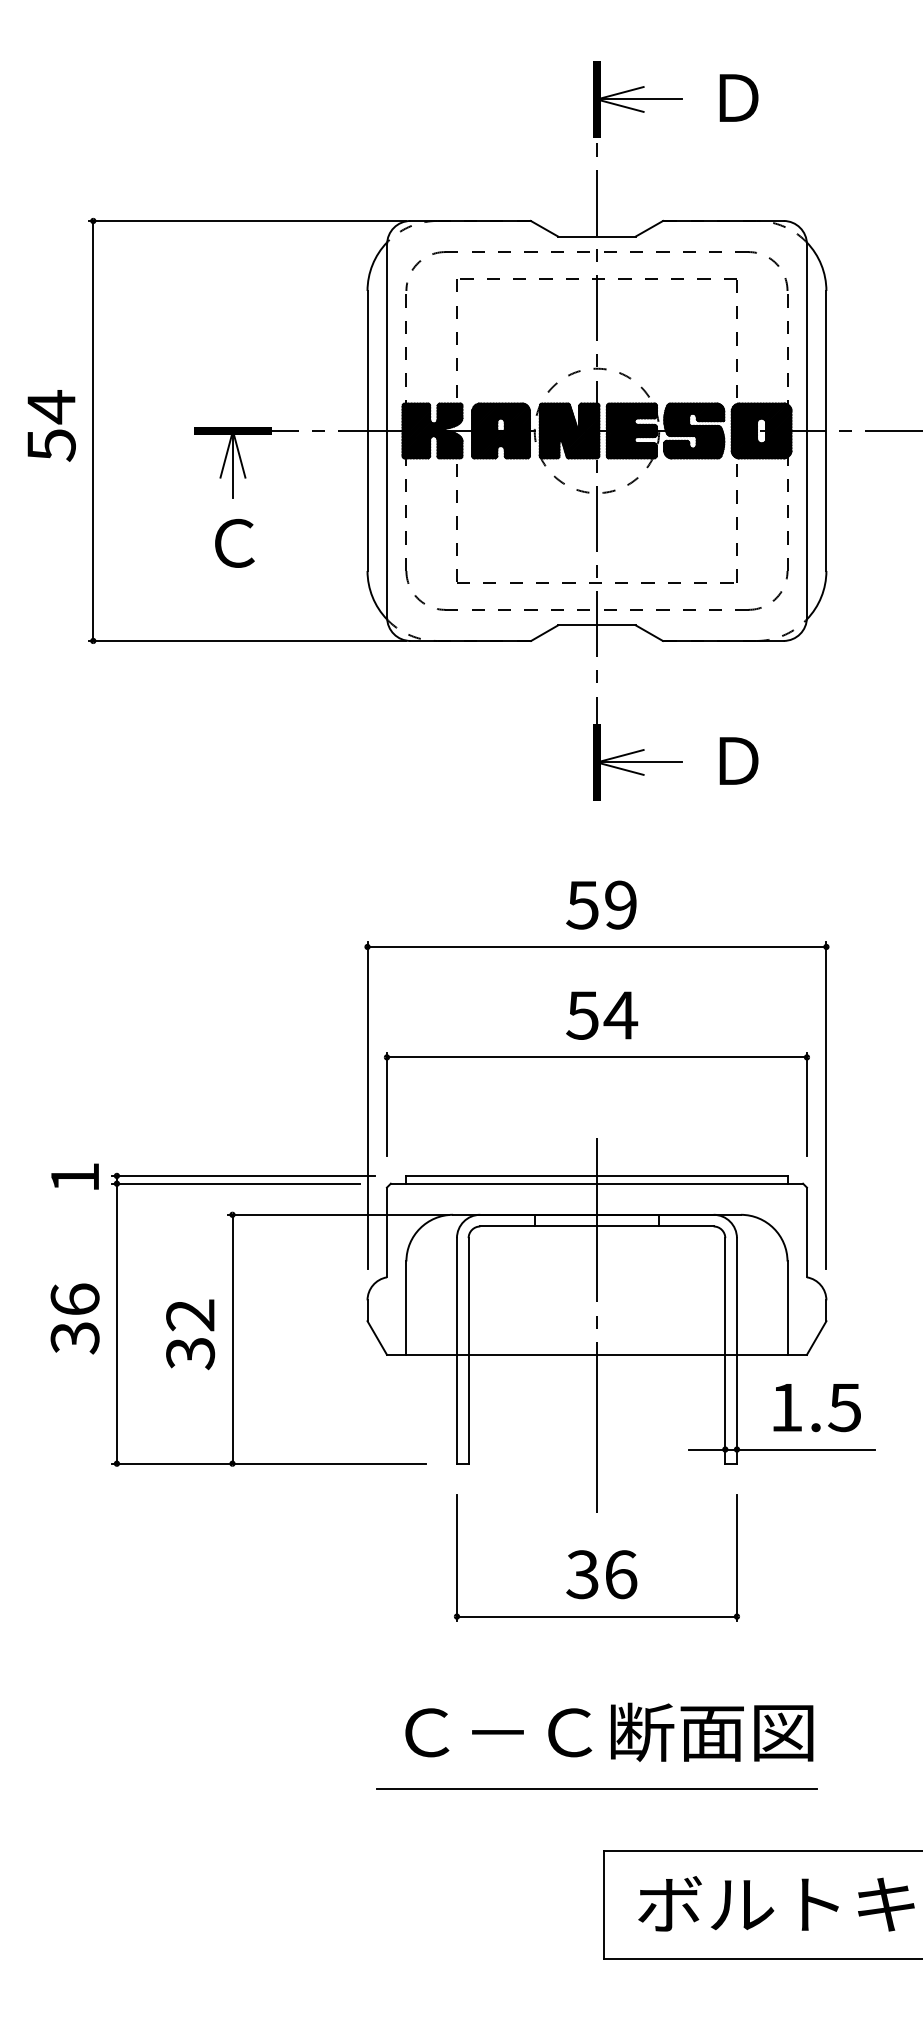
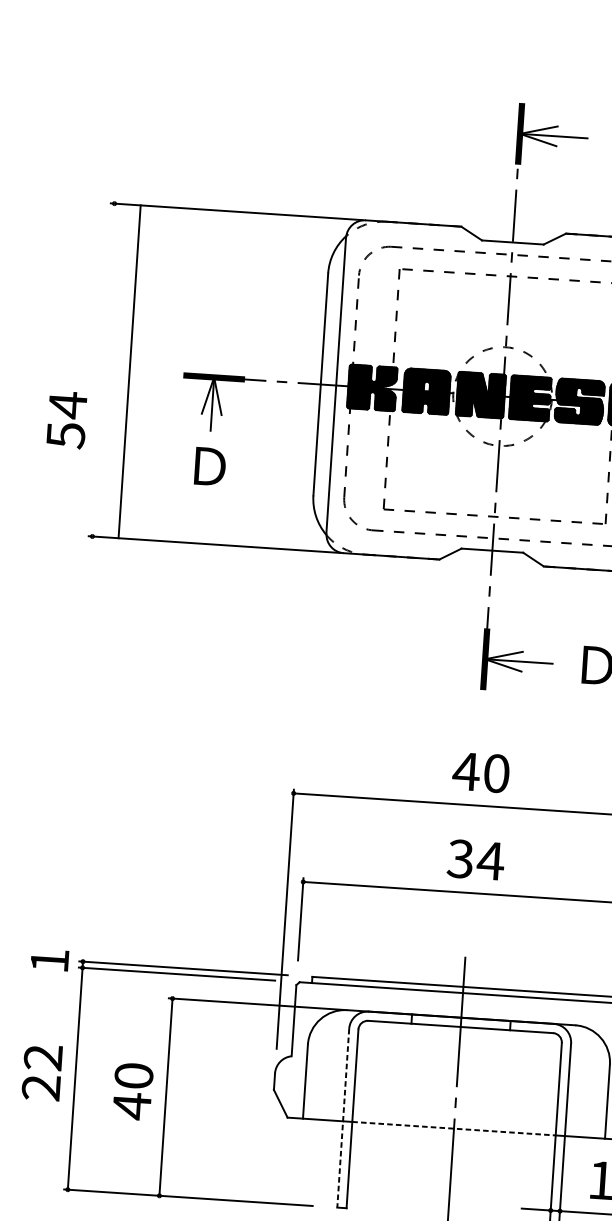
text: (51, 425) -> (66, 419), moved
line: (93, 430) -> (129, 371), moved
text: (234, 542) -> (209, 465), Ｃ -> Ｄ
text: (600, 904) -> (480, 772), 59 -> 40
text: (582, 1015) -> (460, 859), 54 -> 34
text: (74, 1318) -> (41, 1072), 36 -> 22
text: (190, 1334) -> (132, 1091), 32 -> 40
line: (456, 1350) -> (342, 1117), solid -> dashed
line: (597, 1354) -> (454, 1128), solid -> dashed

